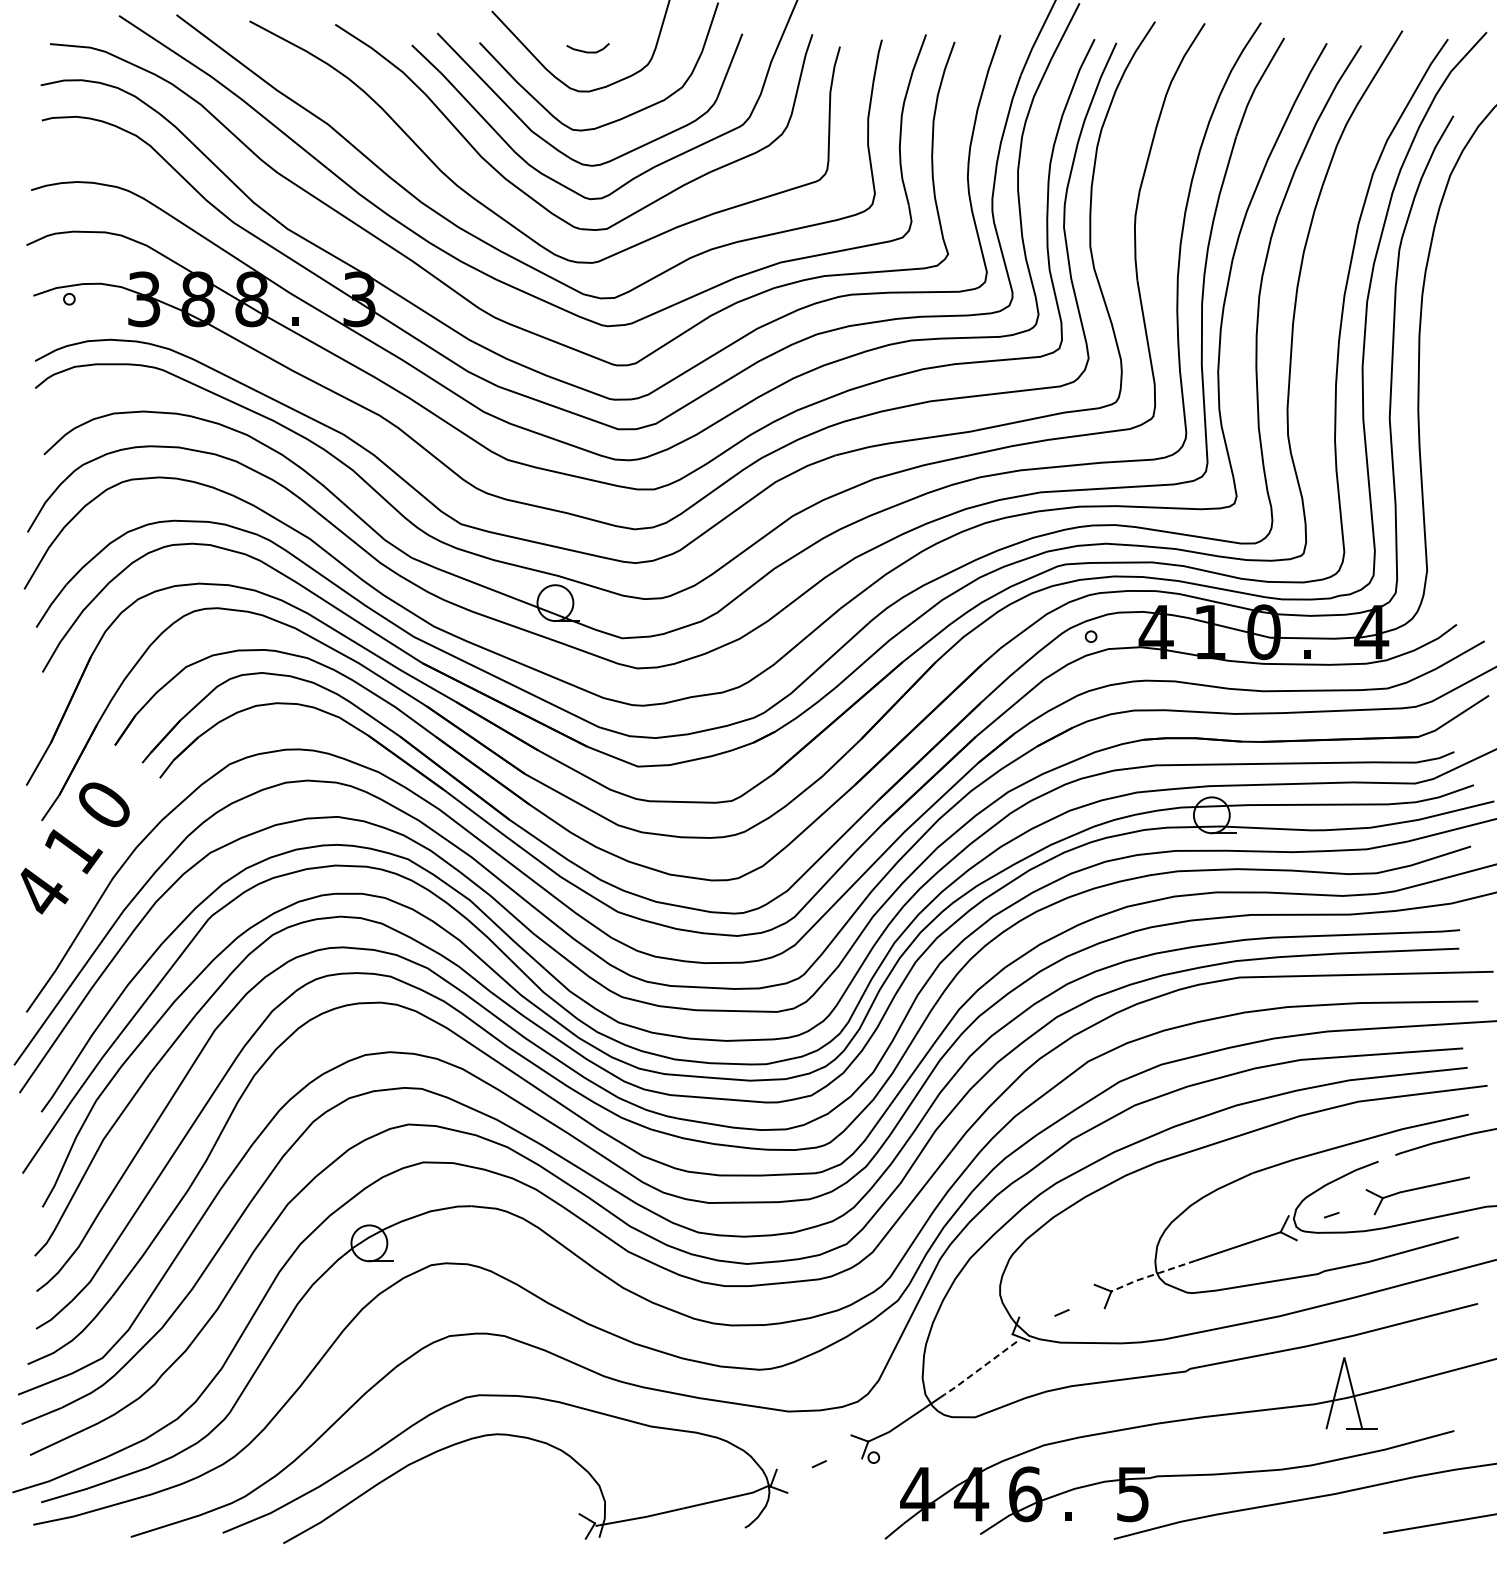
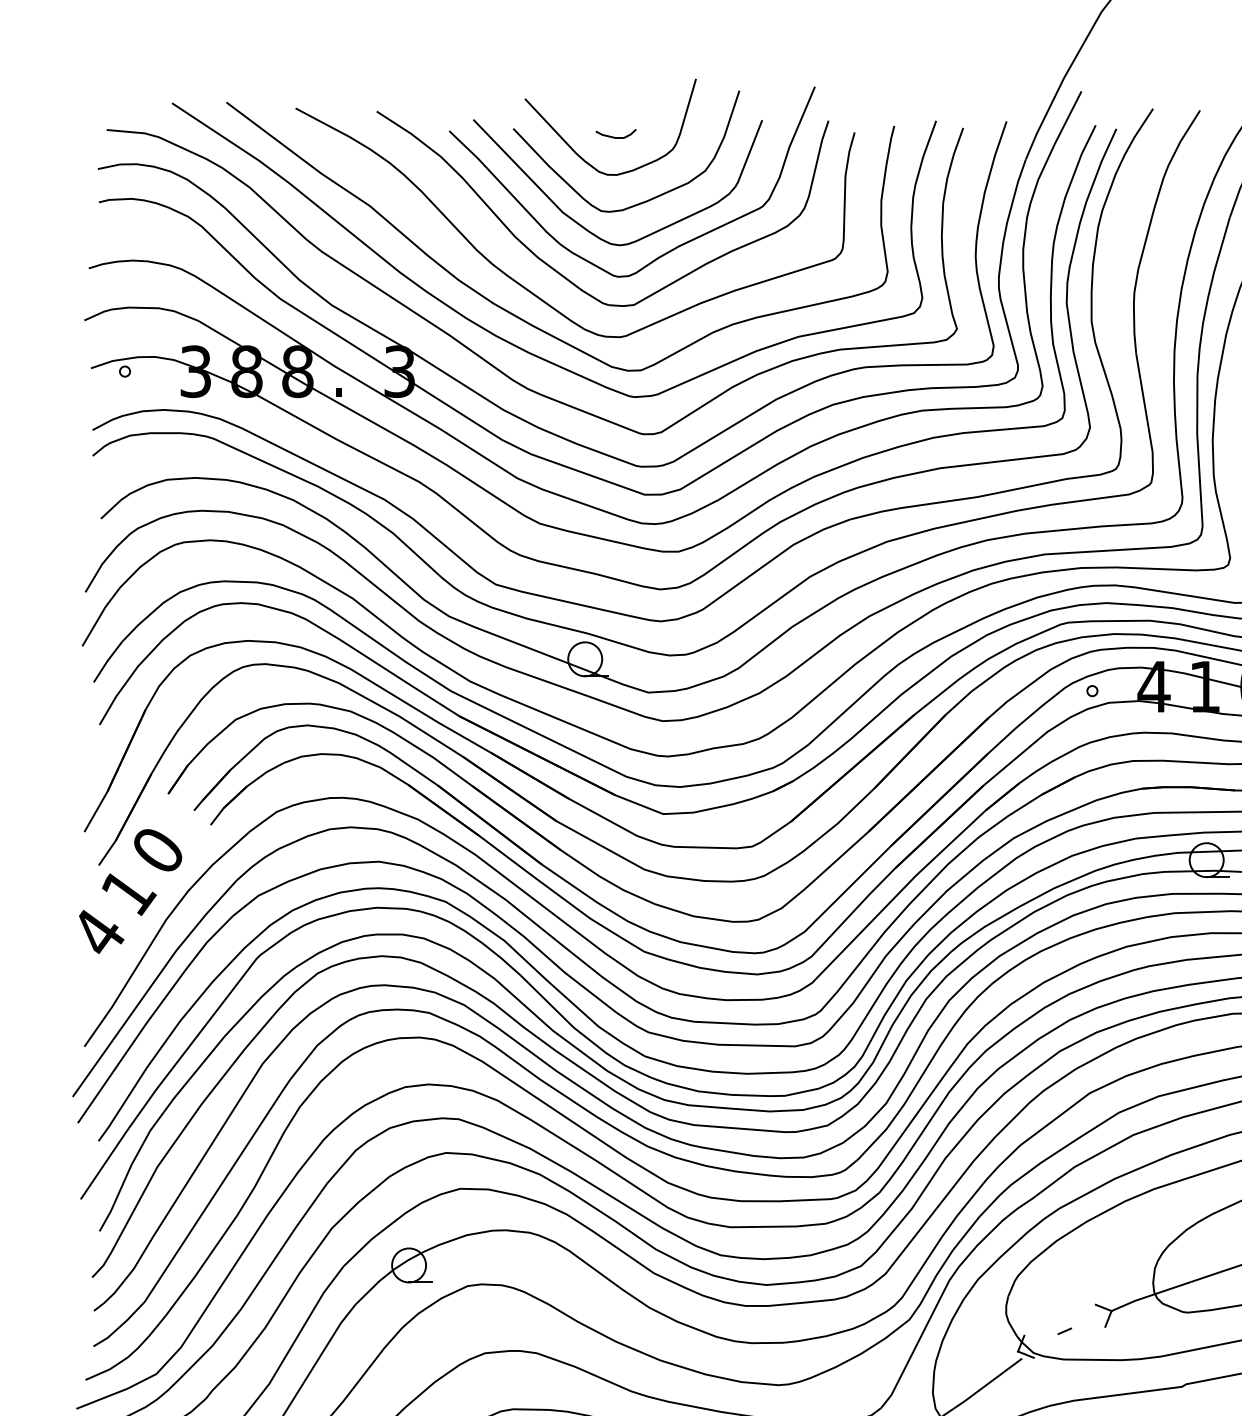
line: (1152, 1275) -> (1150, 1295), dashed -> solid
line: (980, 1369) -> (987, 1384), dashed -> solid

